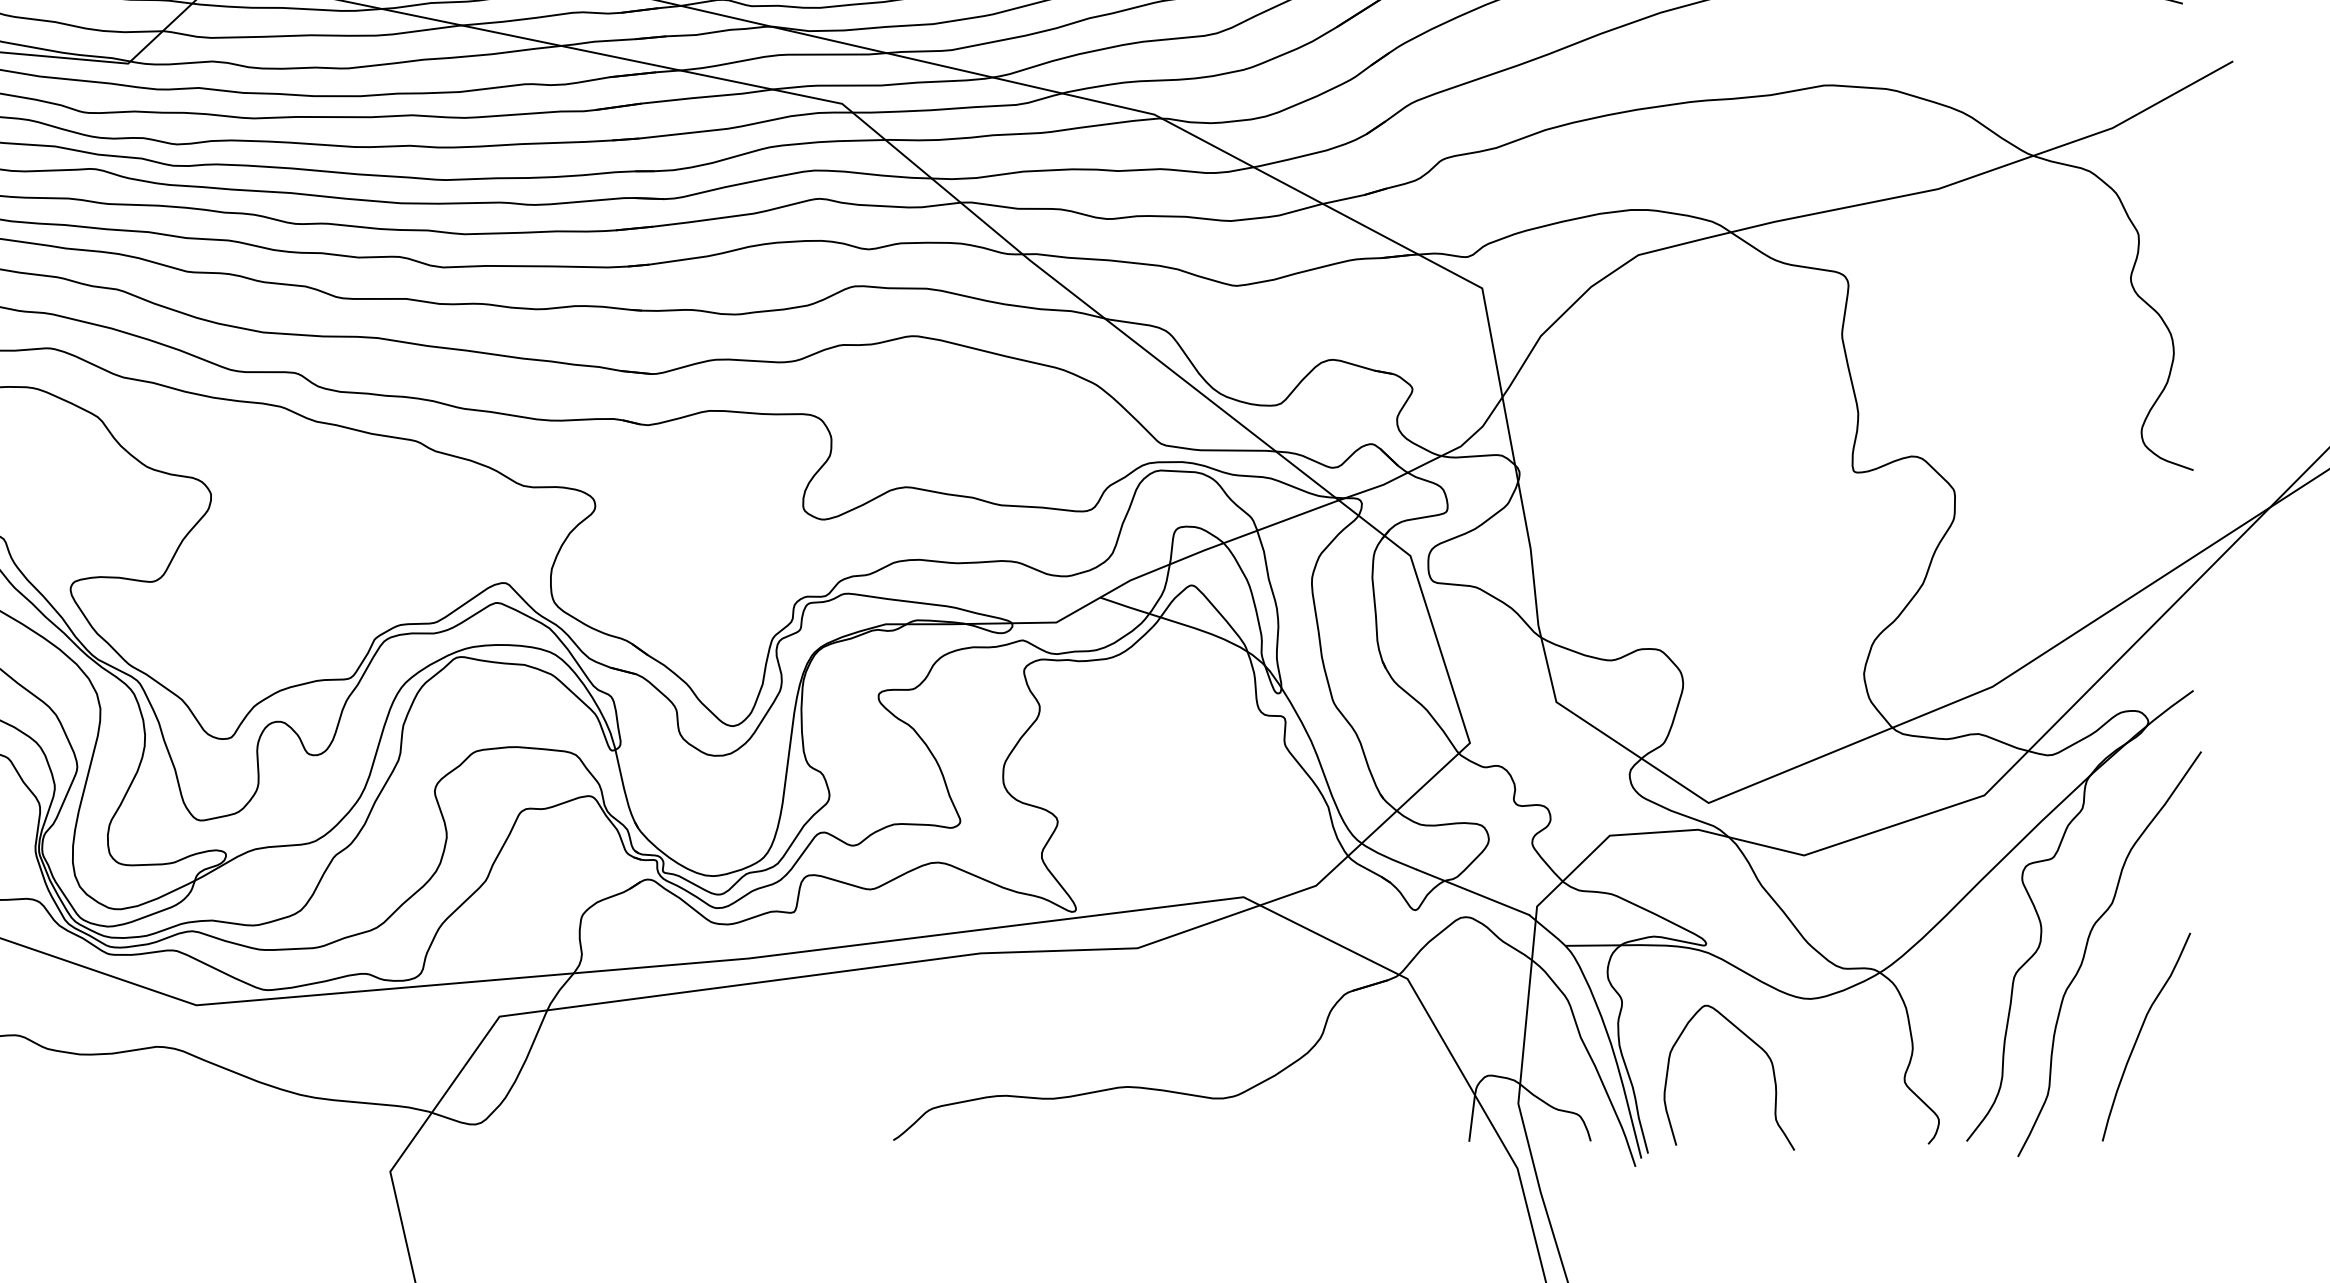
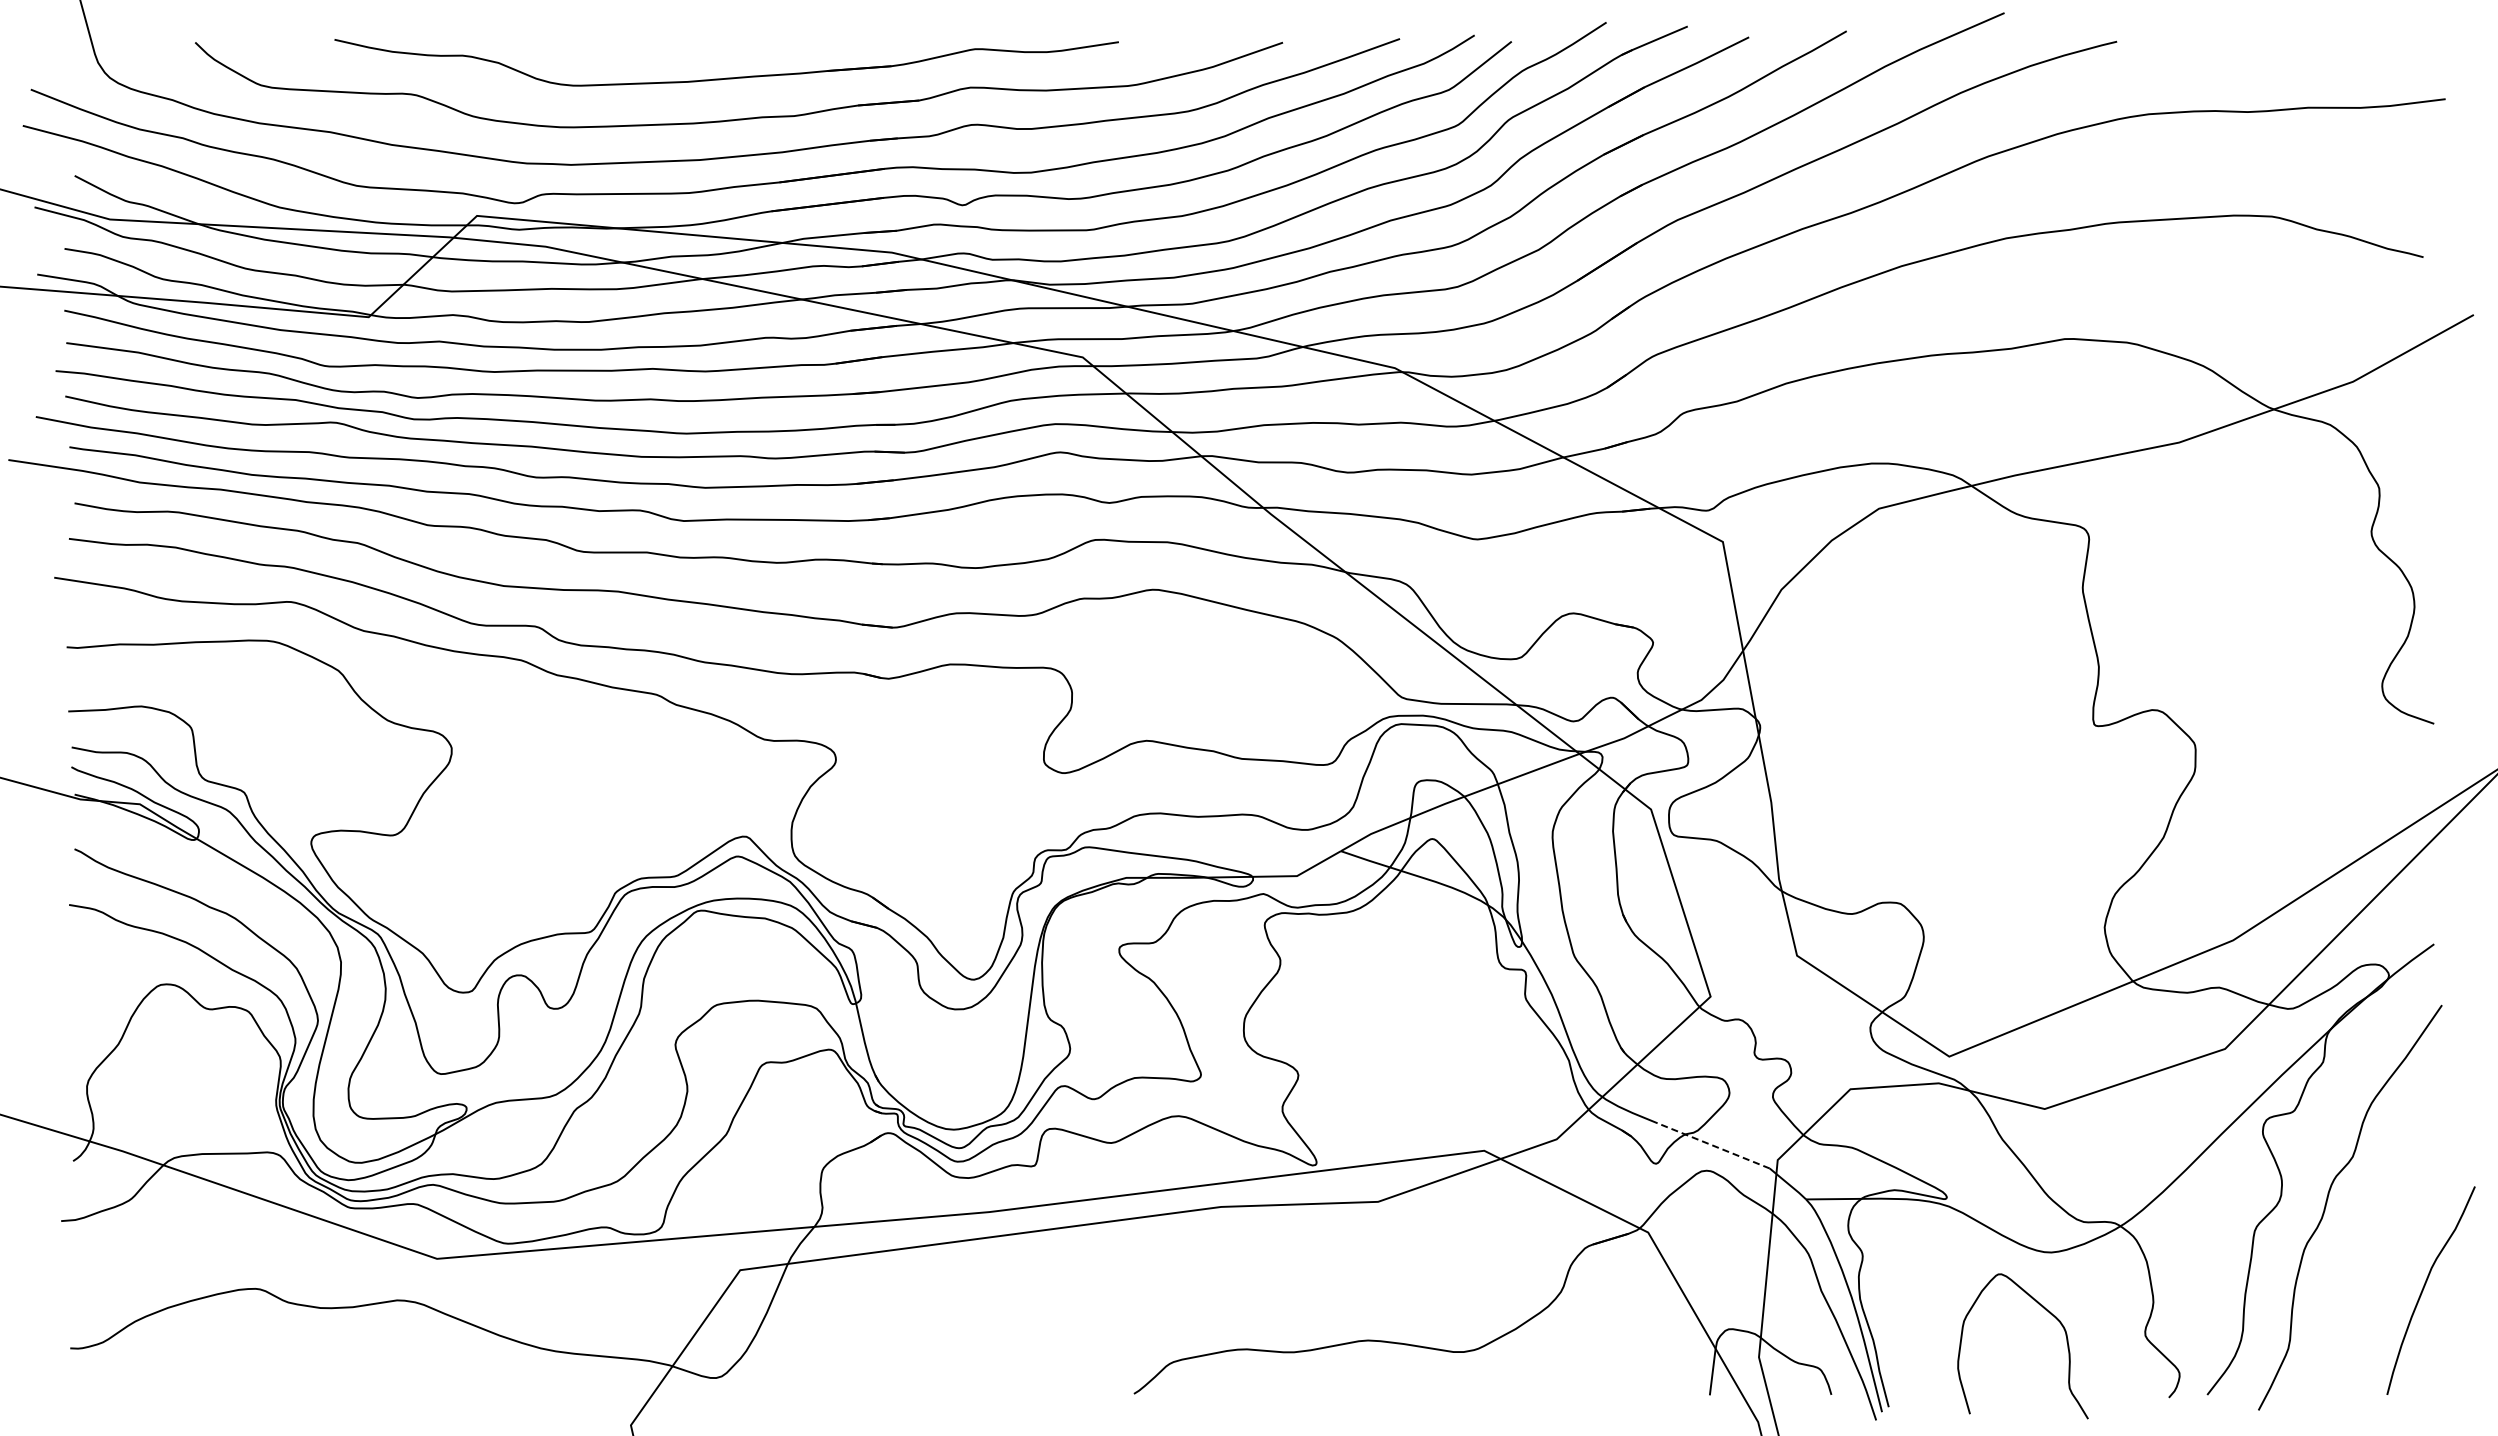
line: (1472, 891) -> (1713, 1145), solid -> dashed
curve: (2139, 1034) -> (2424, 1288), moved
curve: (1757, 1046) -> (2051, 1315), moved

